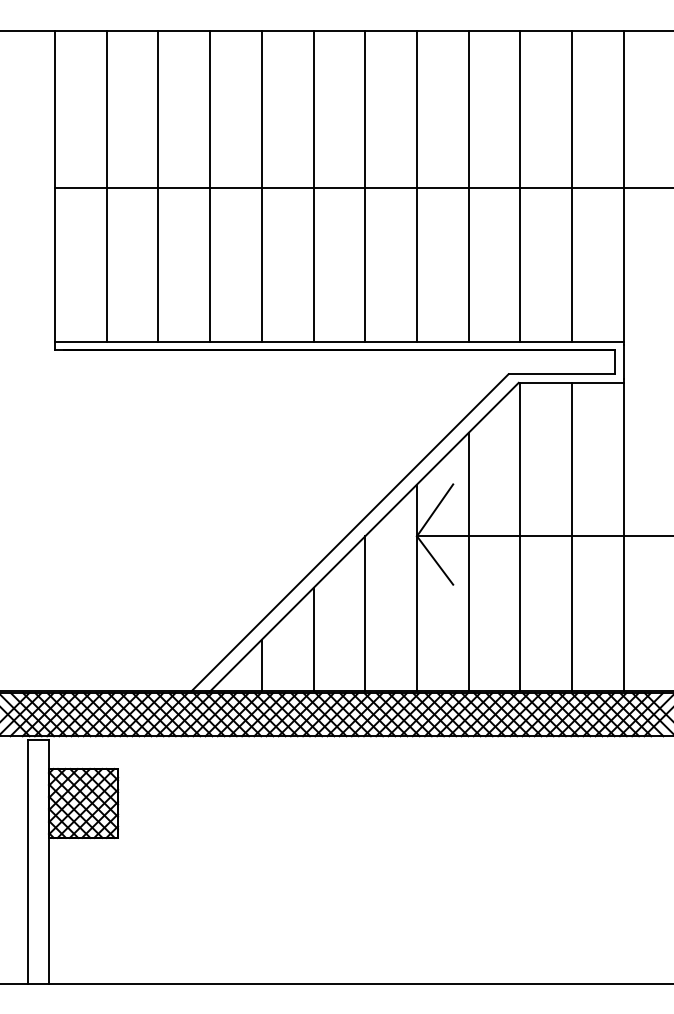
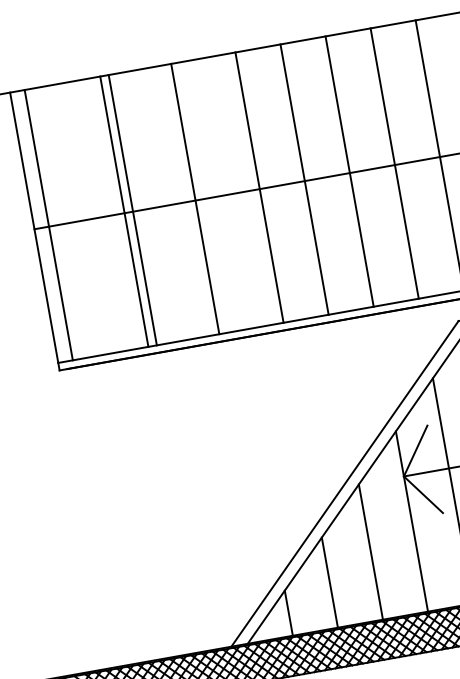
line: (106, 186) -> (48, 225), moved
line: (210, 186) -> (133, 210), moved
line: (261, 186) -> (194, 199), moved

